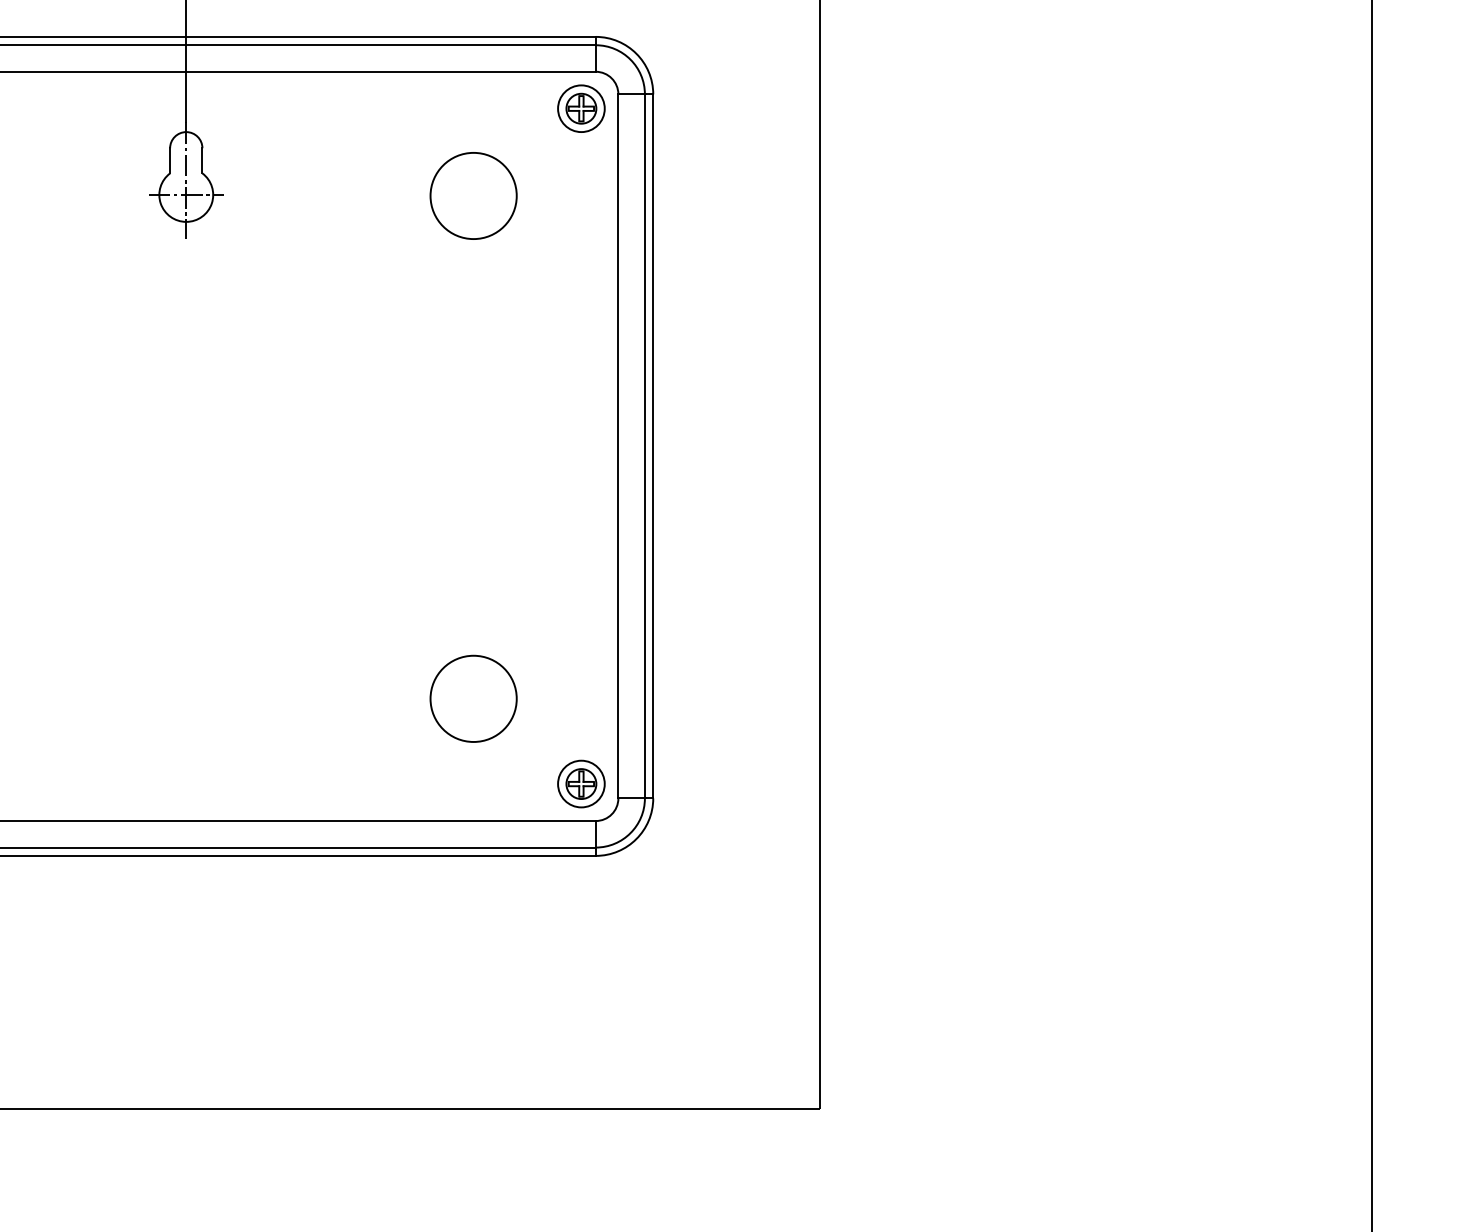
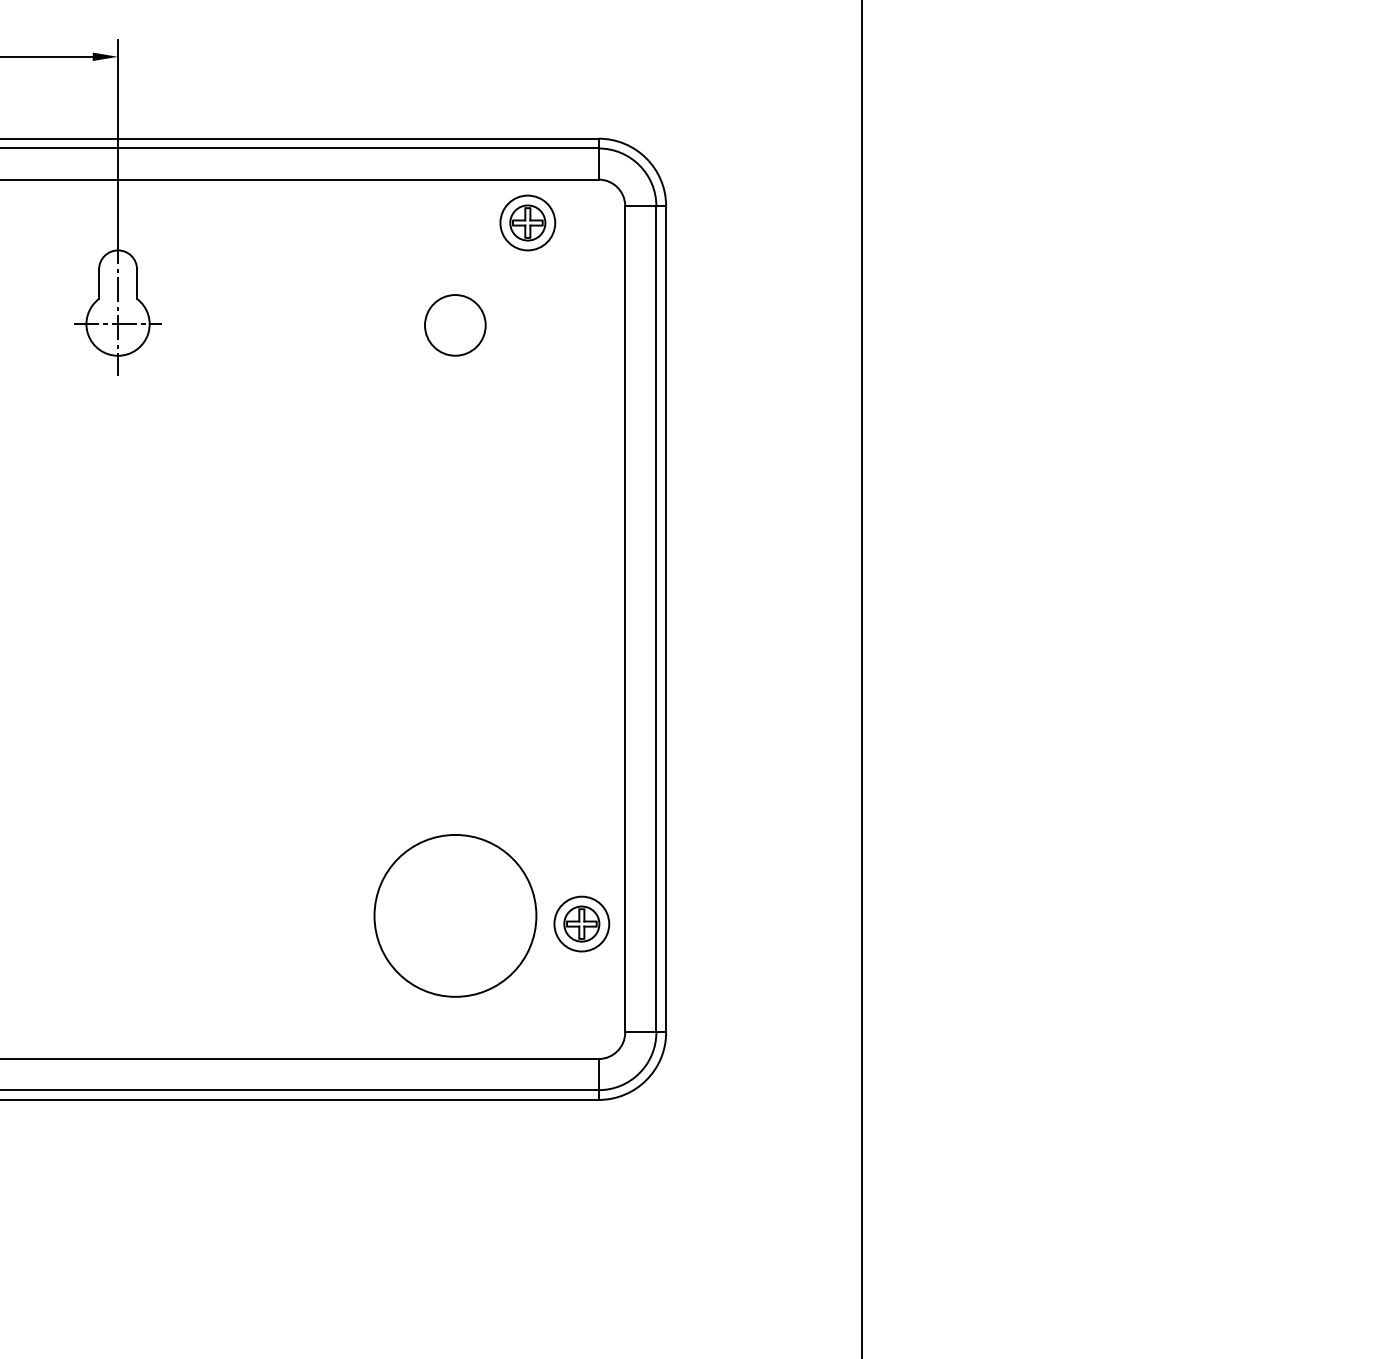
part: (581, 108) -> (527, 222), moved
circle: (473, 195) -> (455, 324), size x0.6
circle: (473, 698) -> (455, 915), size x1.6
part: (581, 783) -> (581, 923), moved

